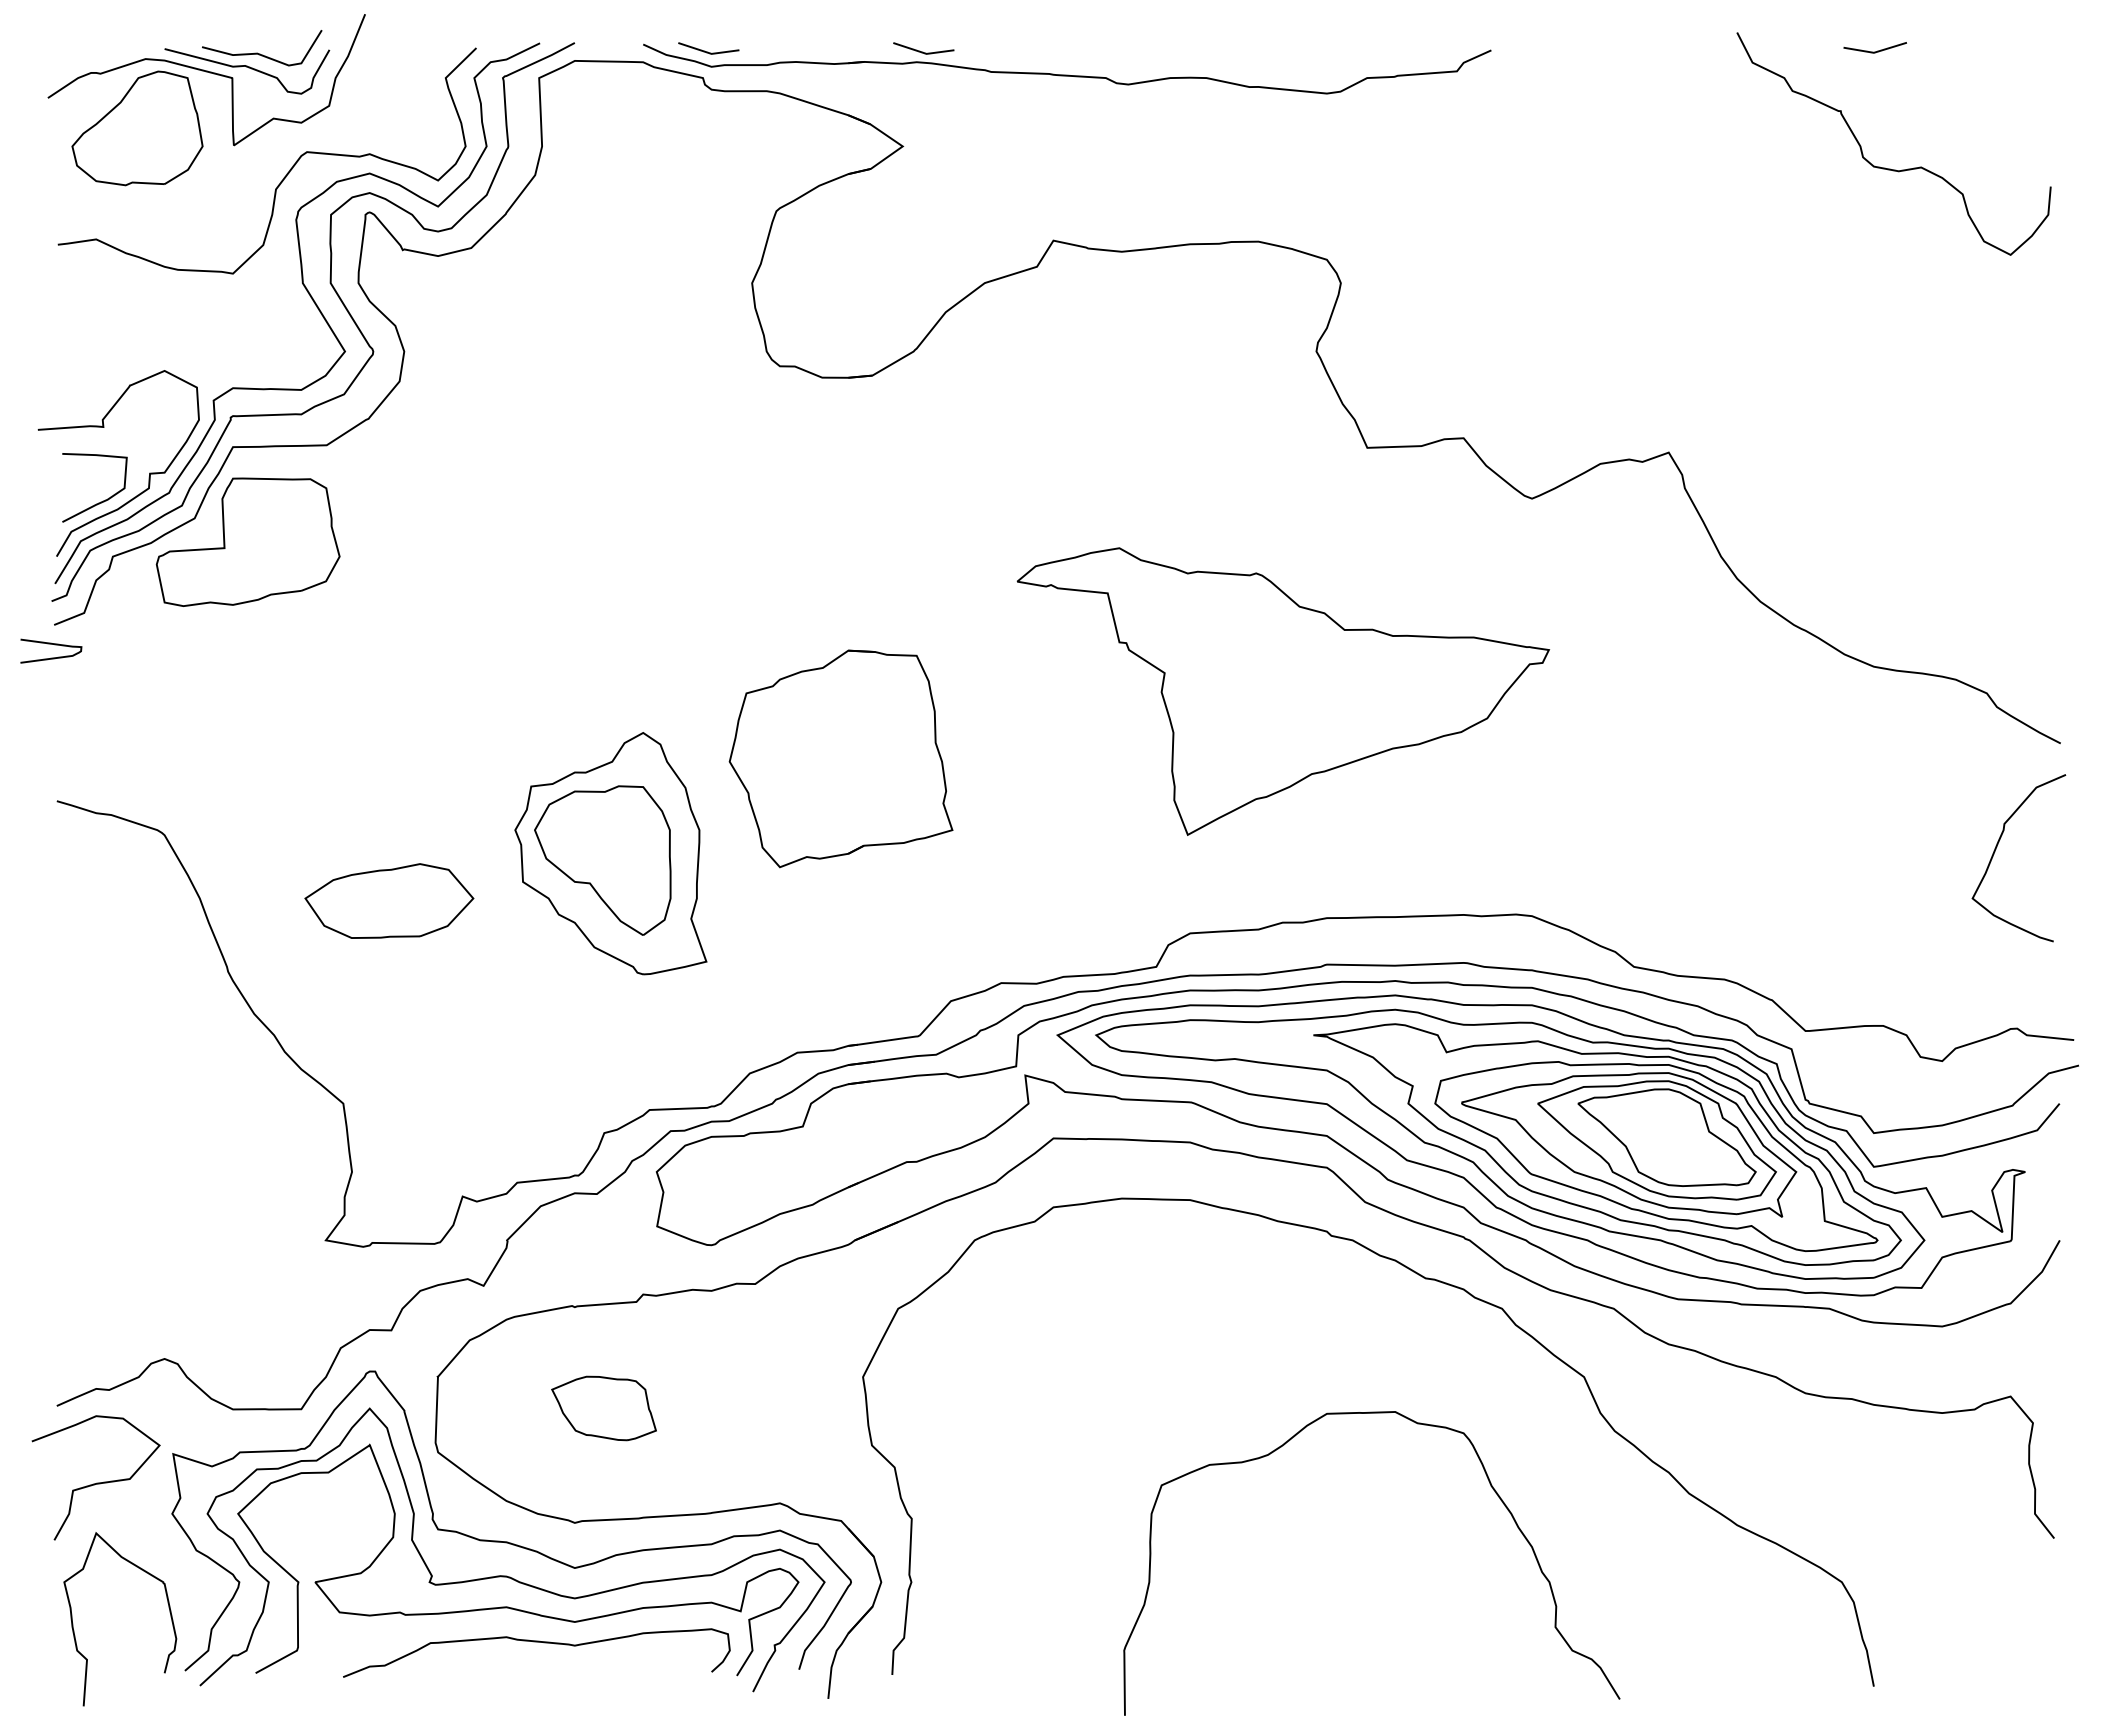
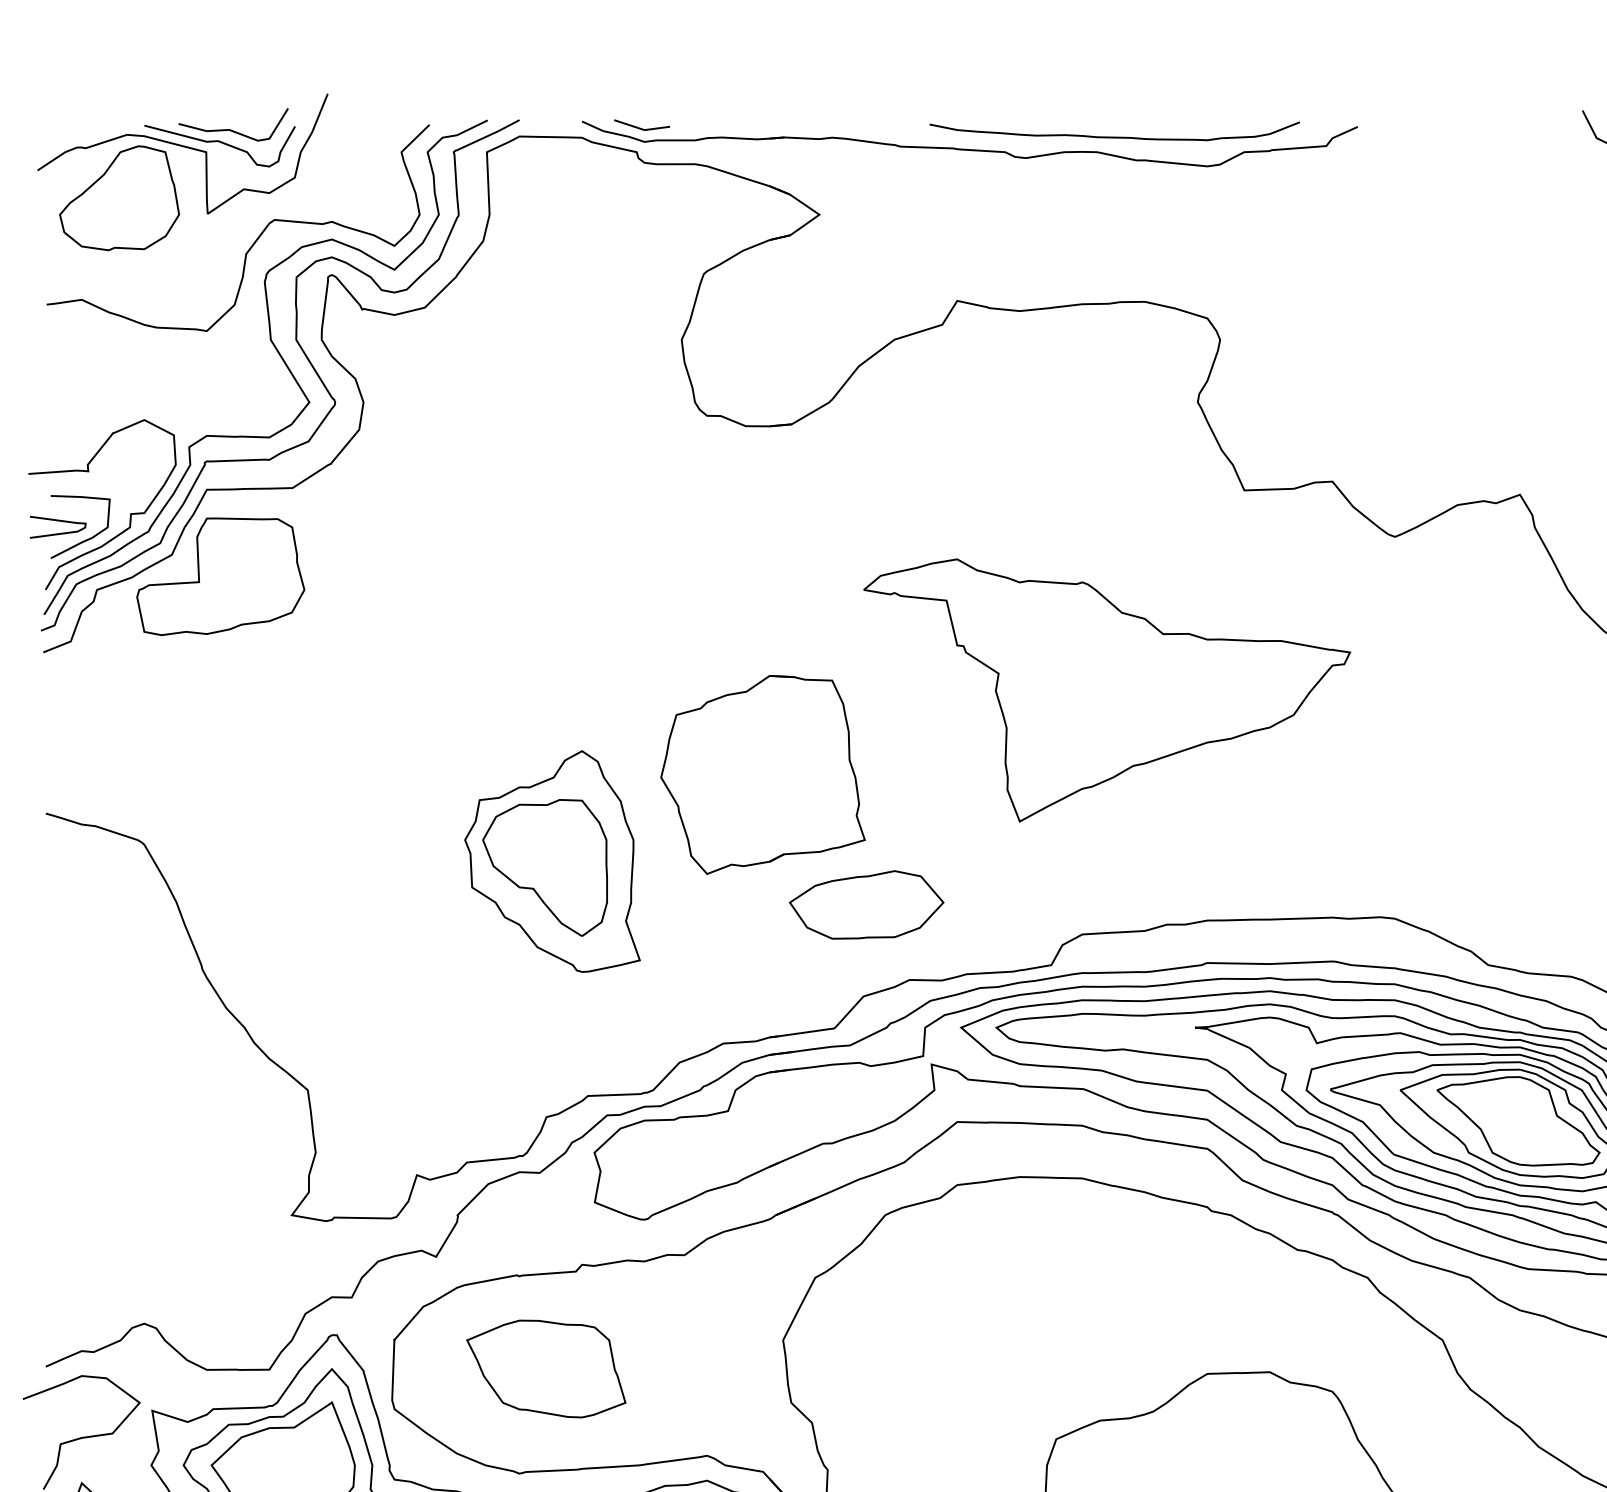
line: (922, 51) -> (837, 127), removed
curve: (1225, 61) -> (1114, 137), added
curve: (54, 645) -> (61, 522), moved
part: (1283, 691) -> (1107, 690), moved
part: (389, 900) -> (866, 904), moved
part: (603, 1408) -> (545, 1369), size x1.67

